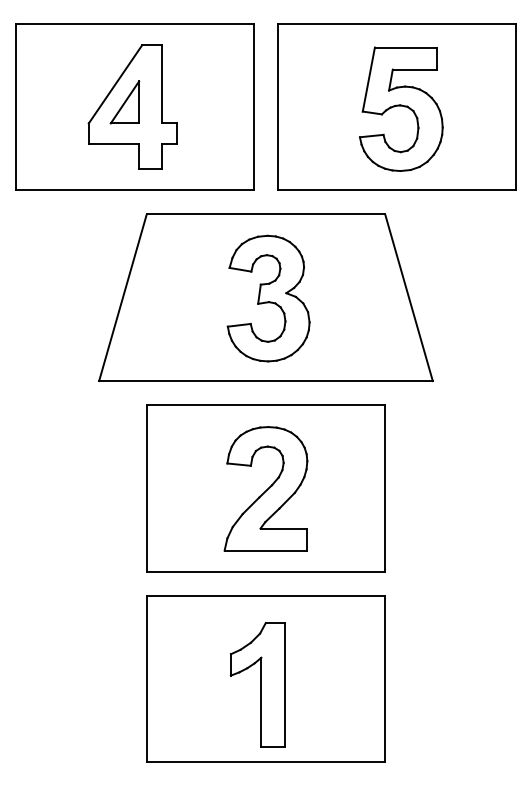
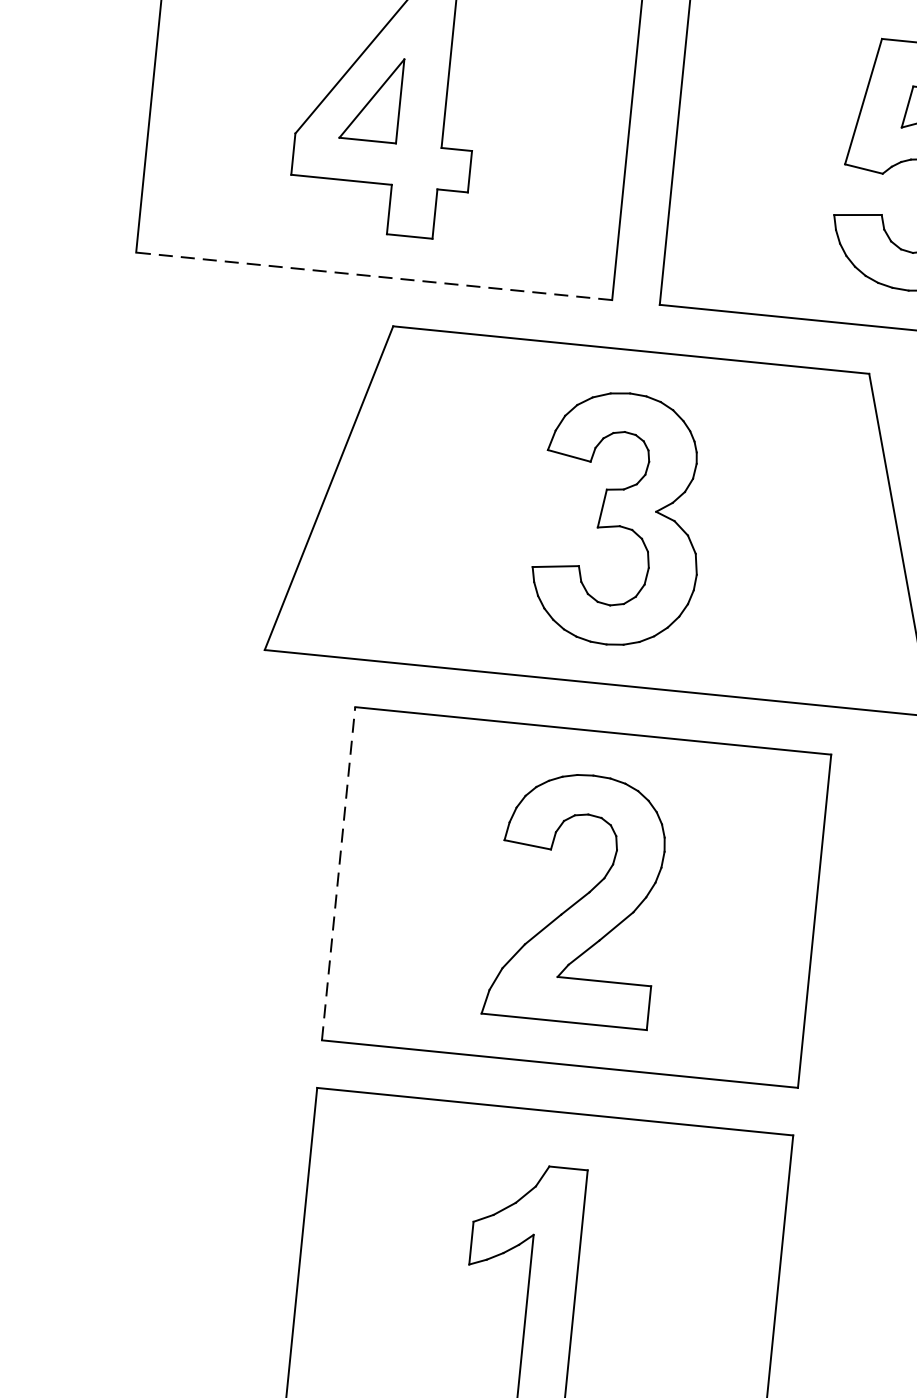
line: (134, 190) -> (373, 276), solid -> dashed
line: (146, 487) -> (338, 871), solid -> dashed

